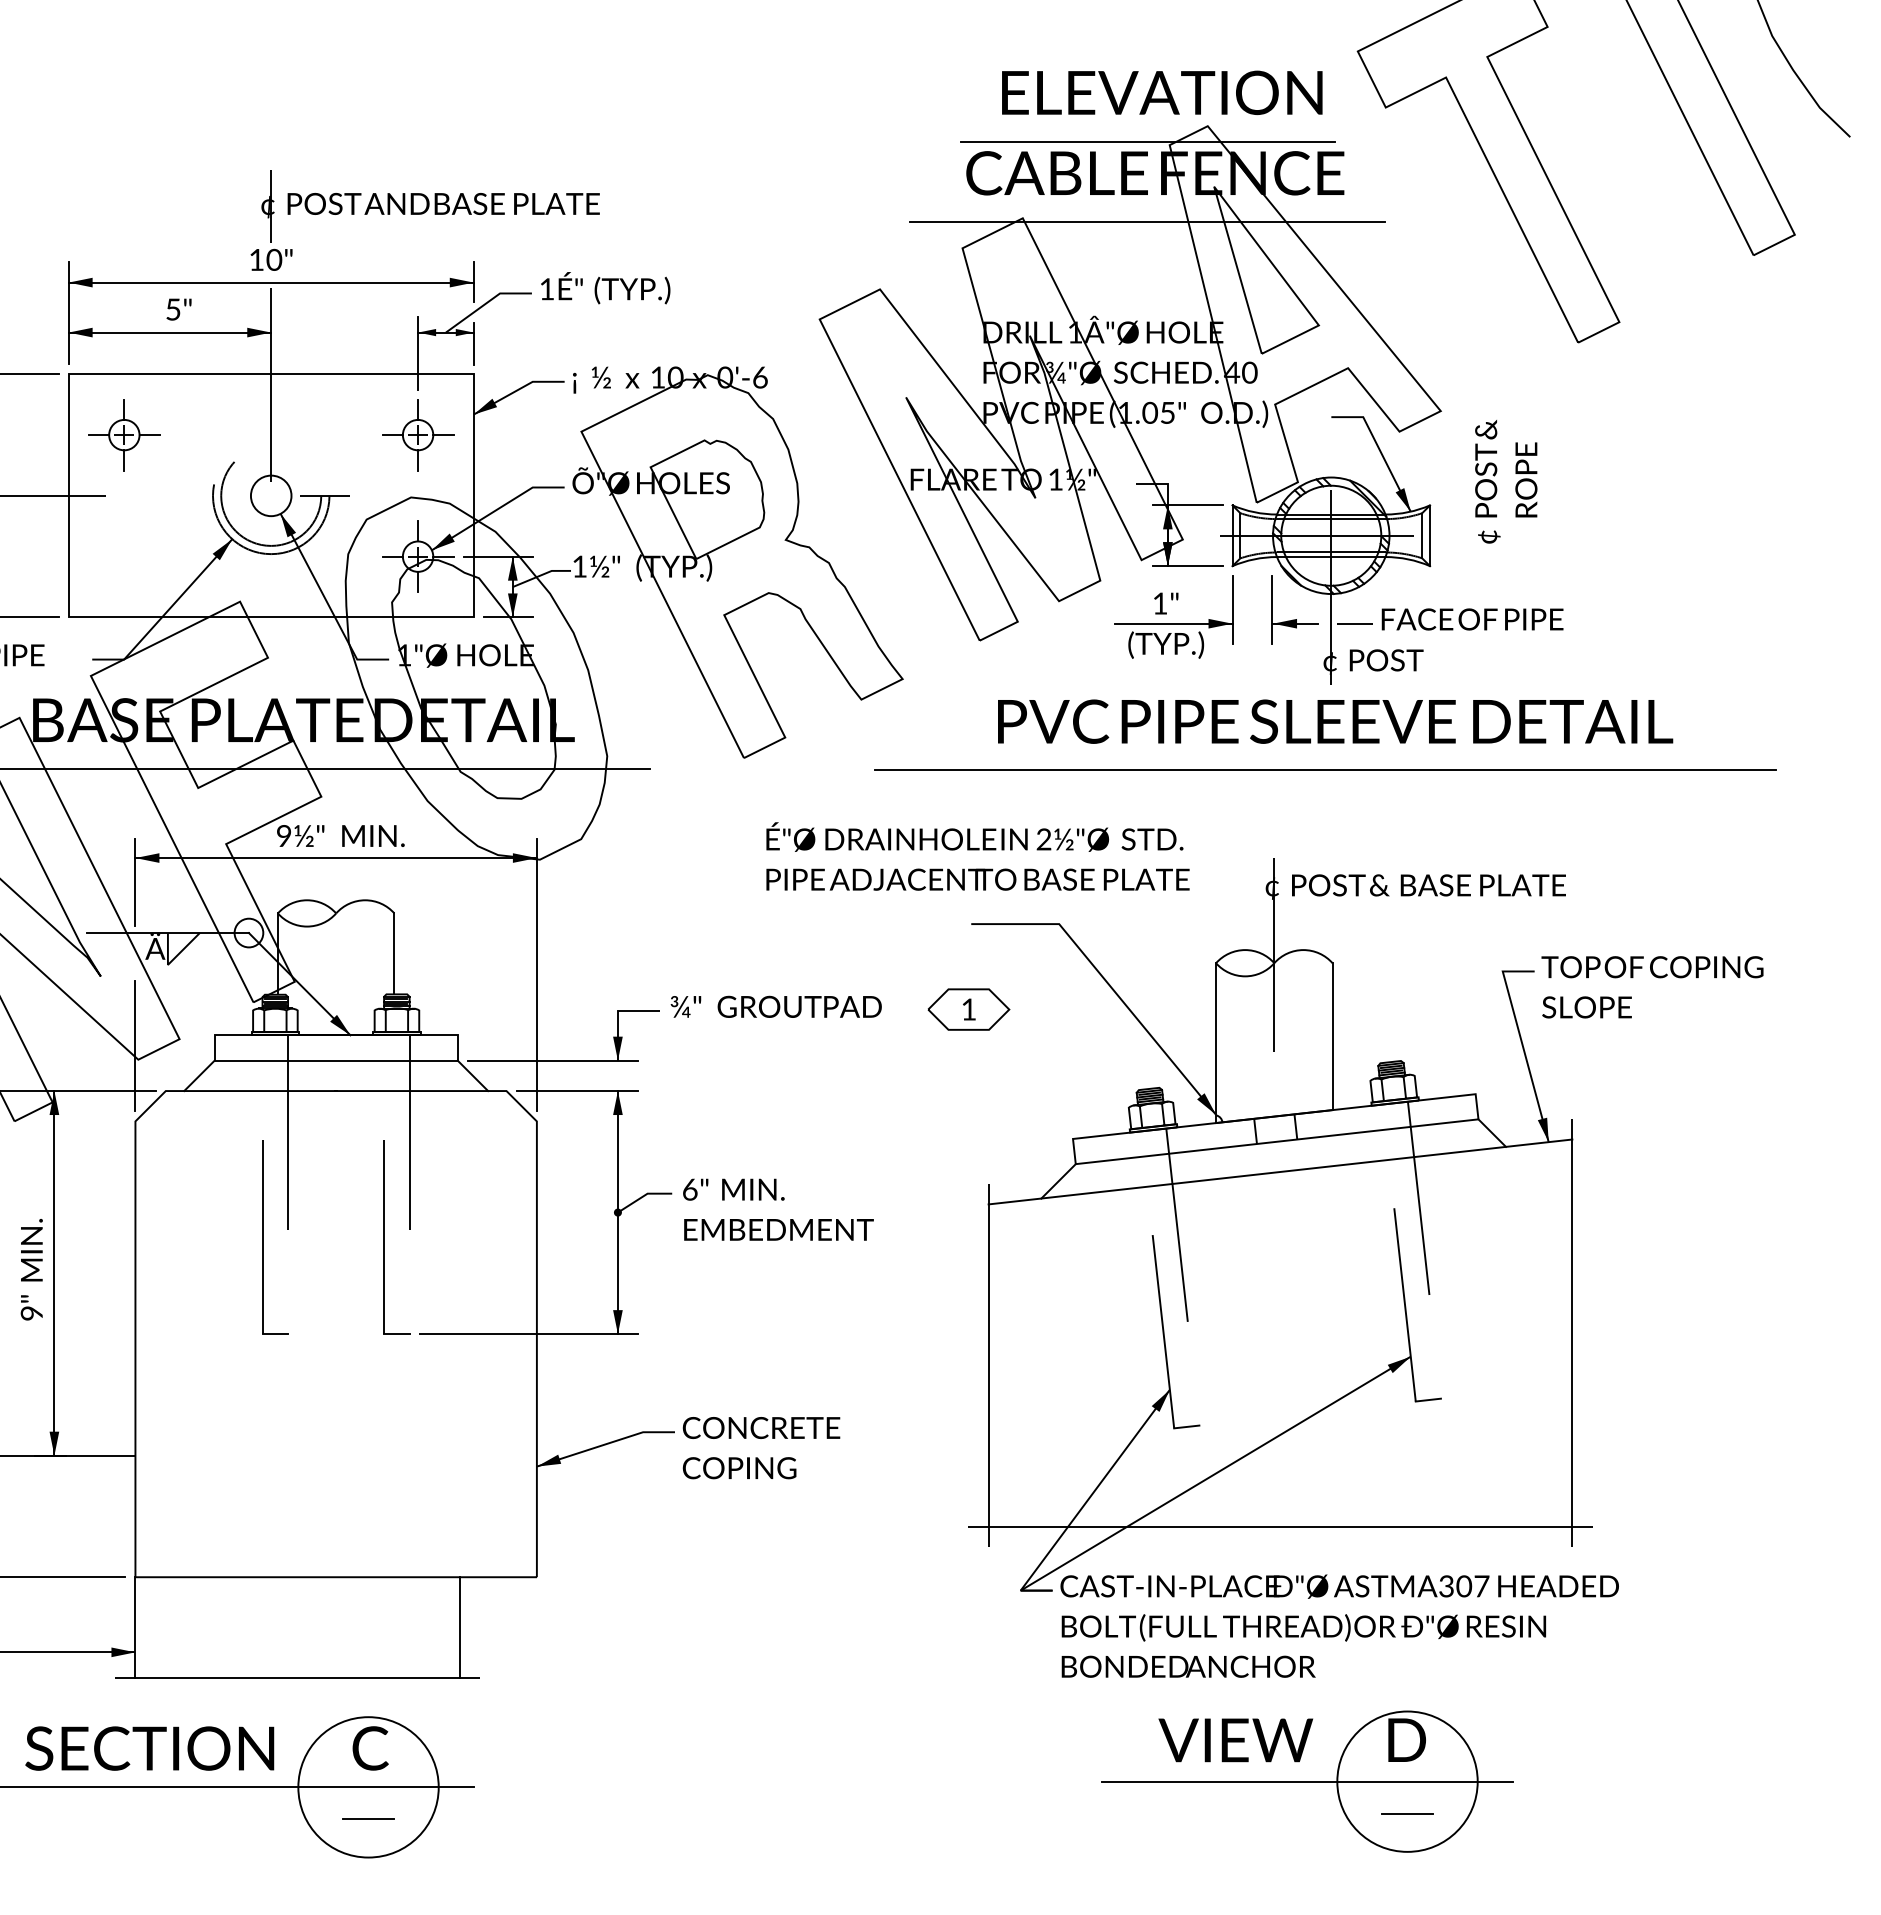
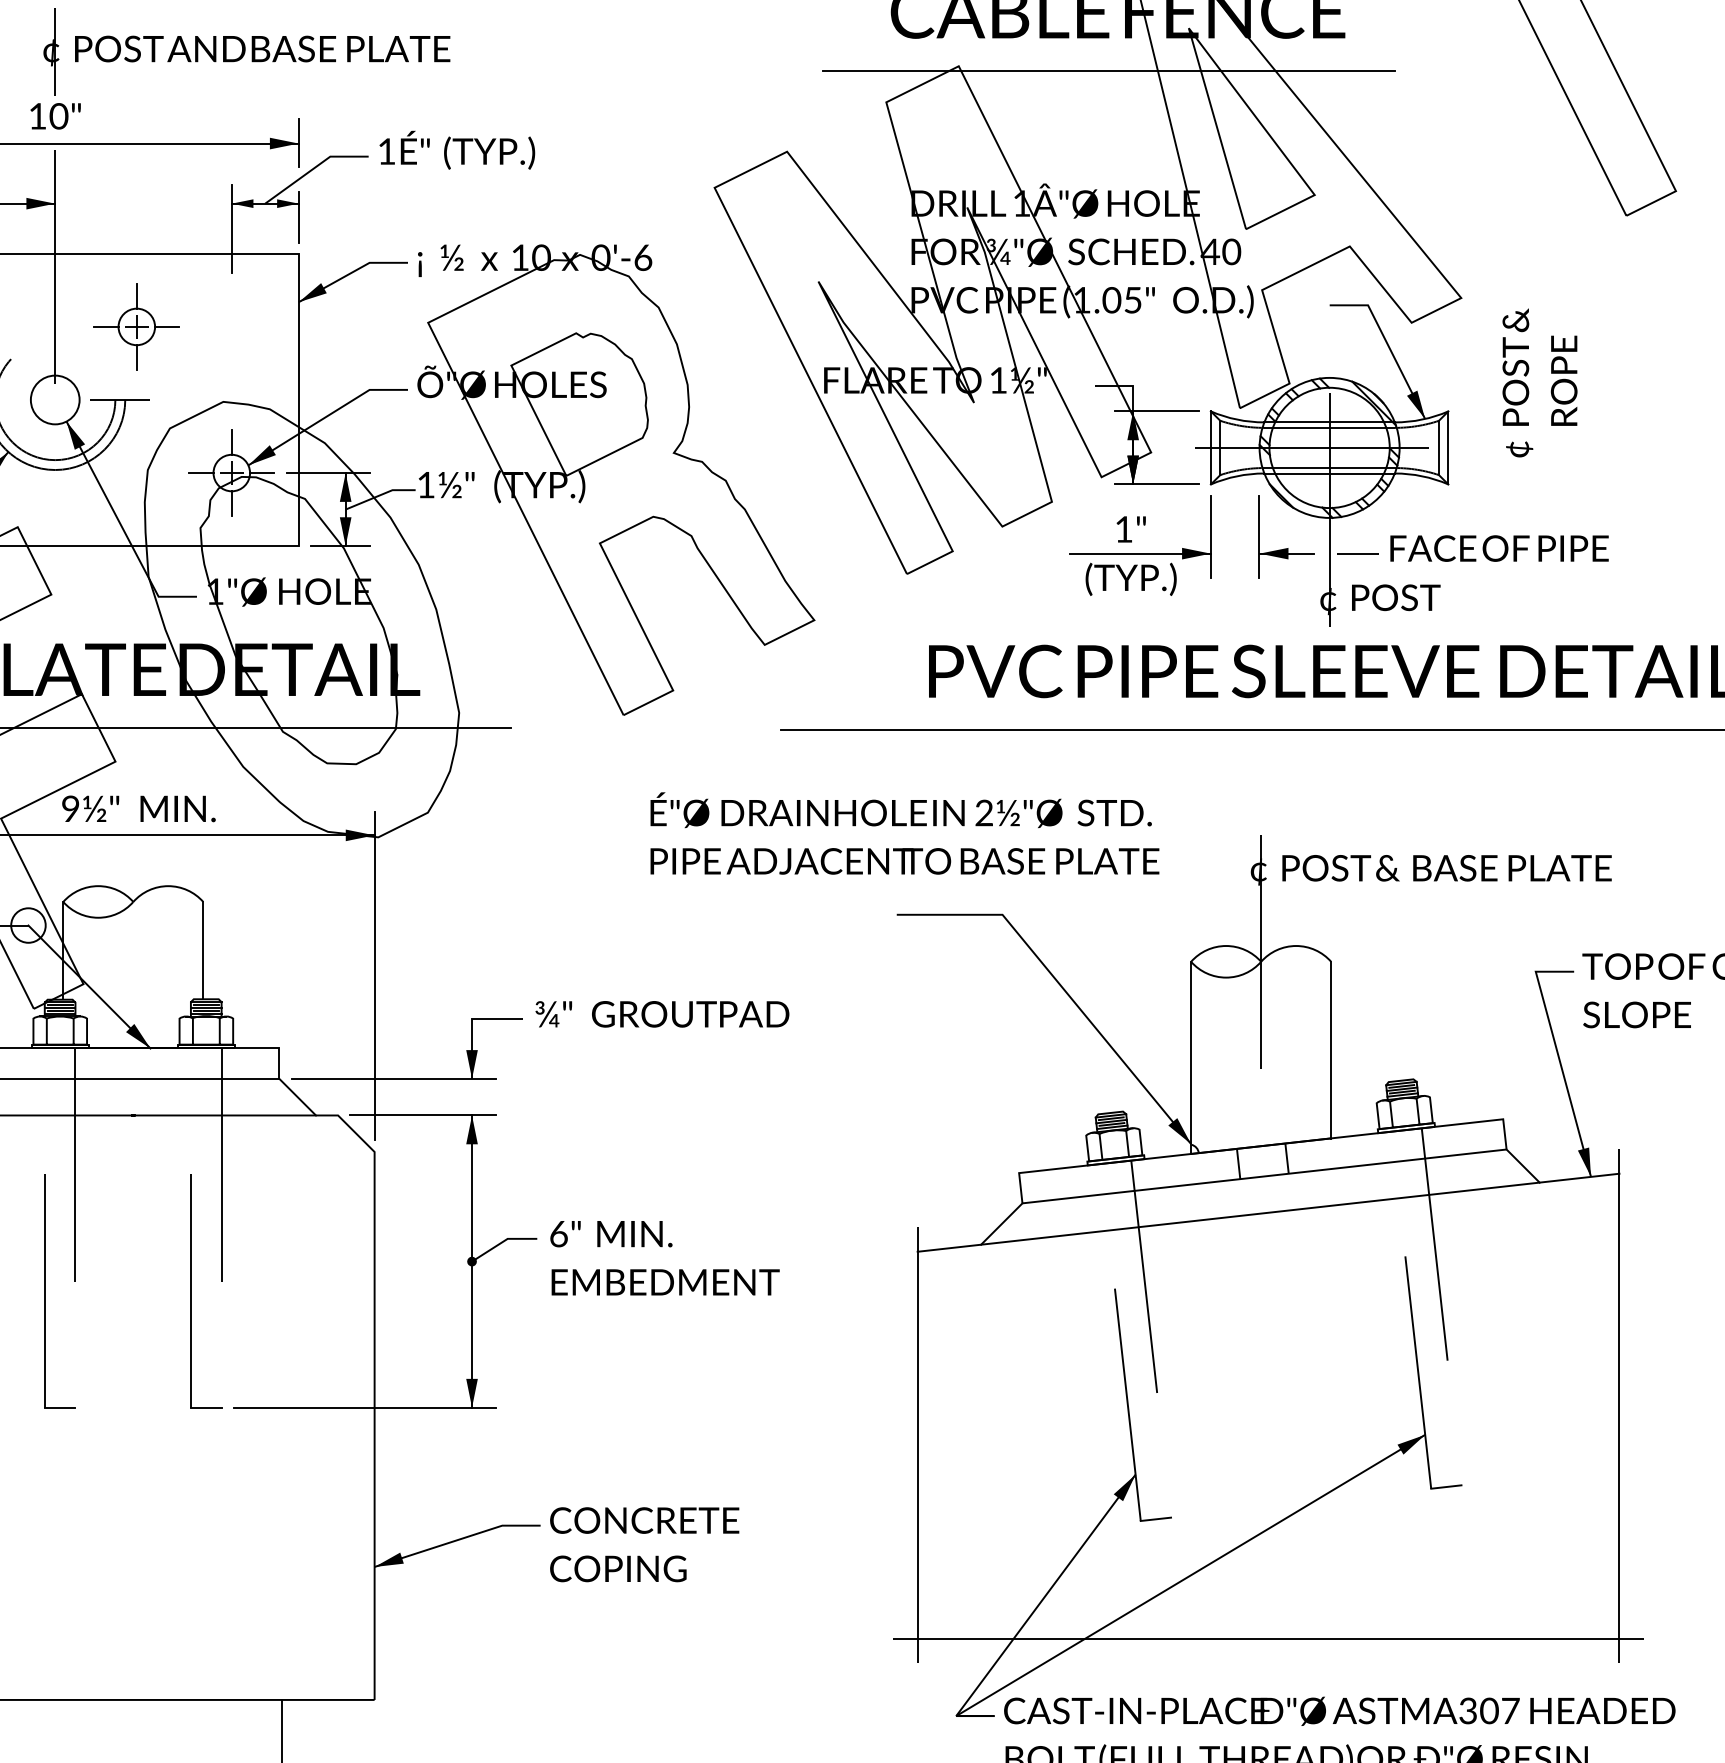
part: (418, 435) -> (137, 327), moved
part: (968, 1009) -> (893, 1017), removed

